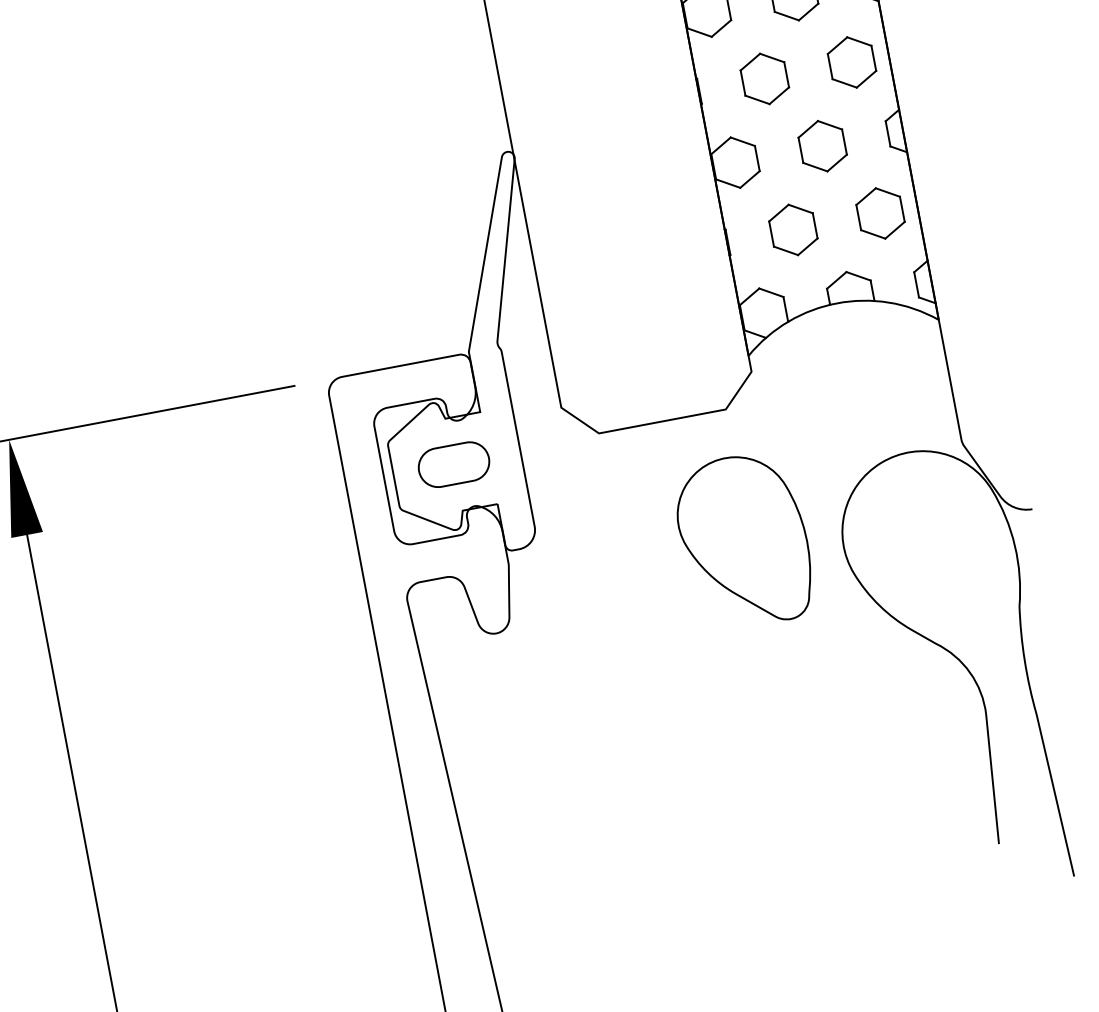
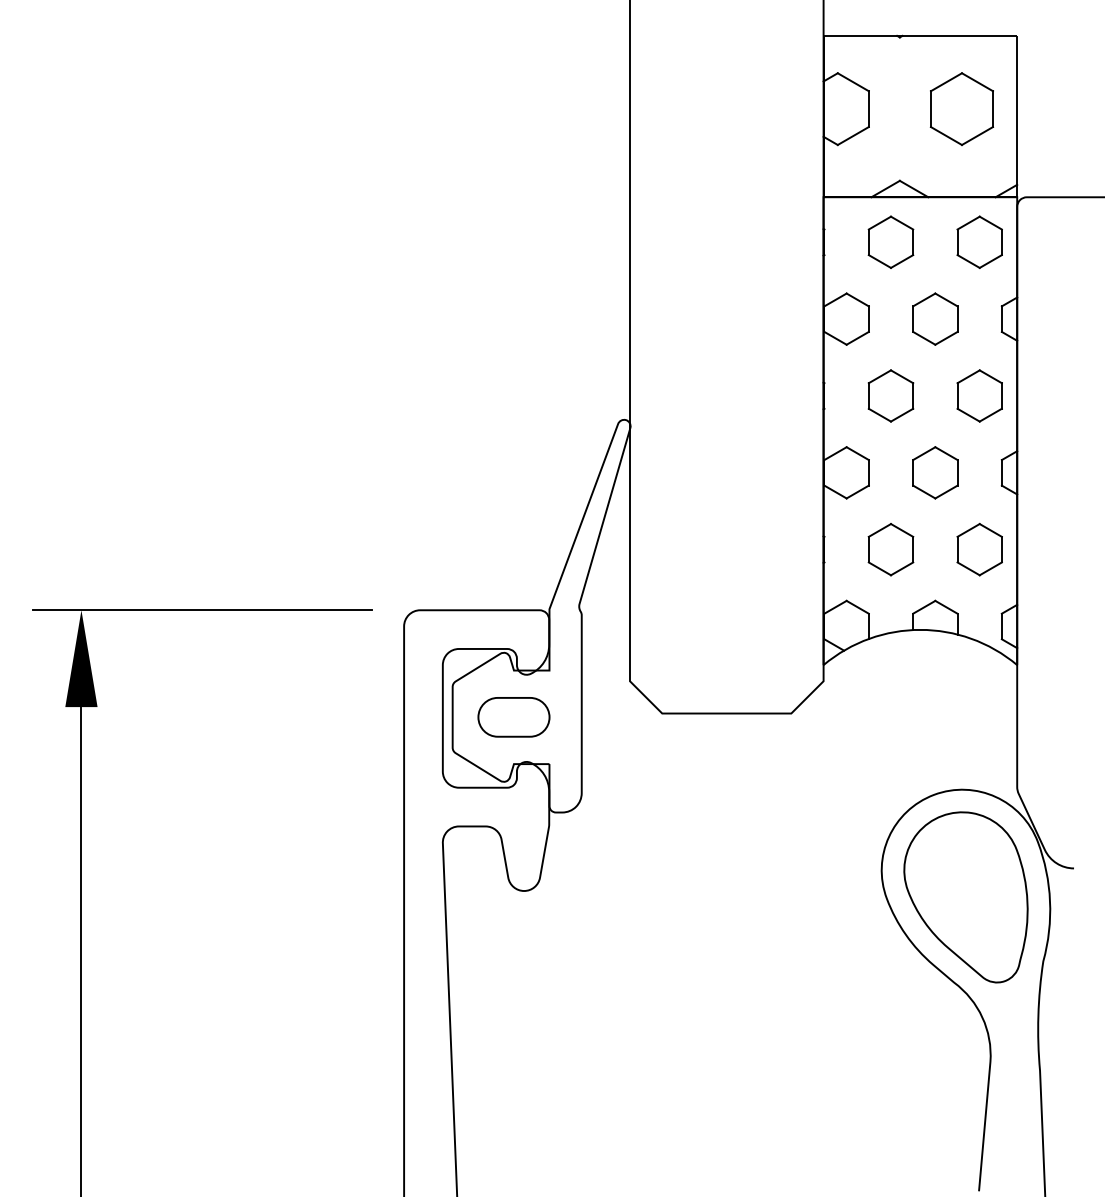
part: (743, 541) -> (965, 897), moved

